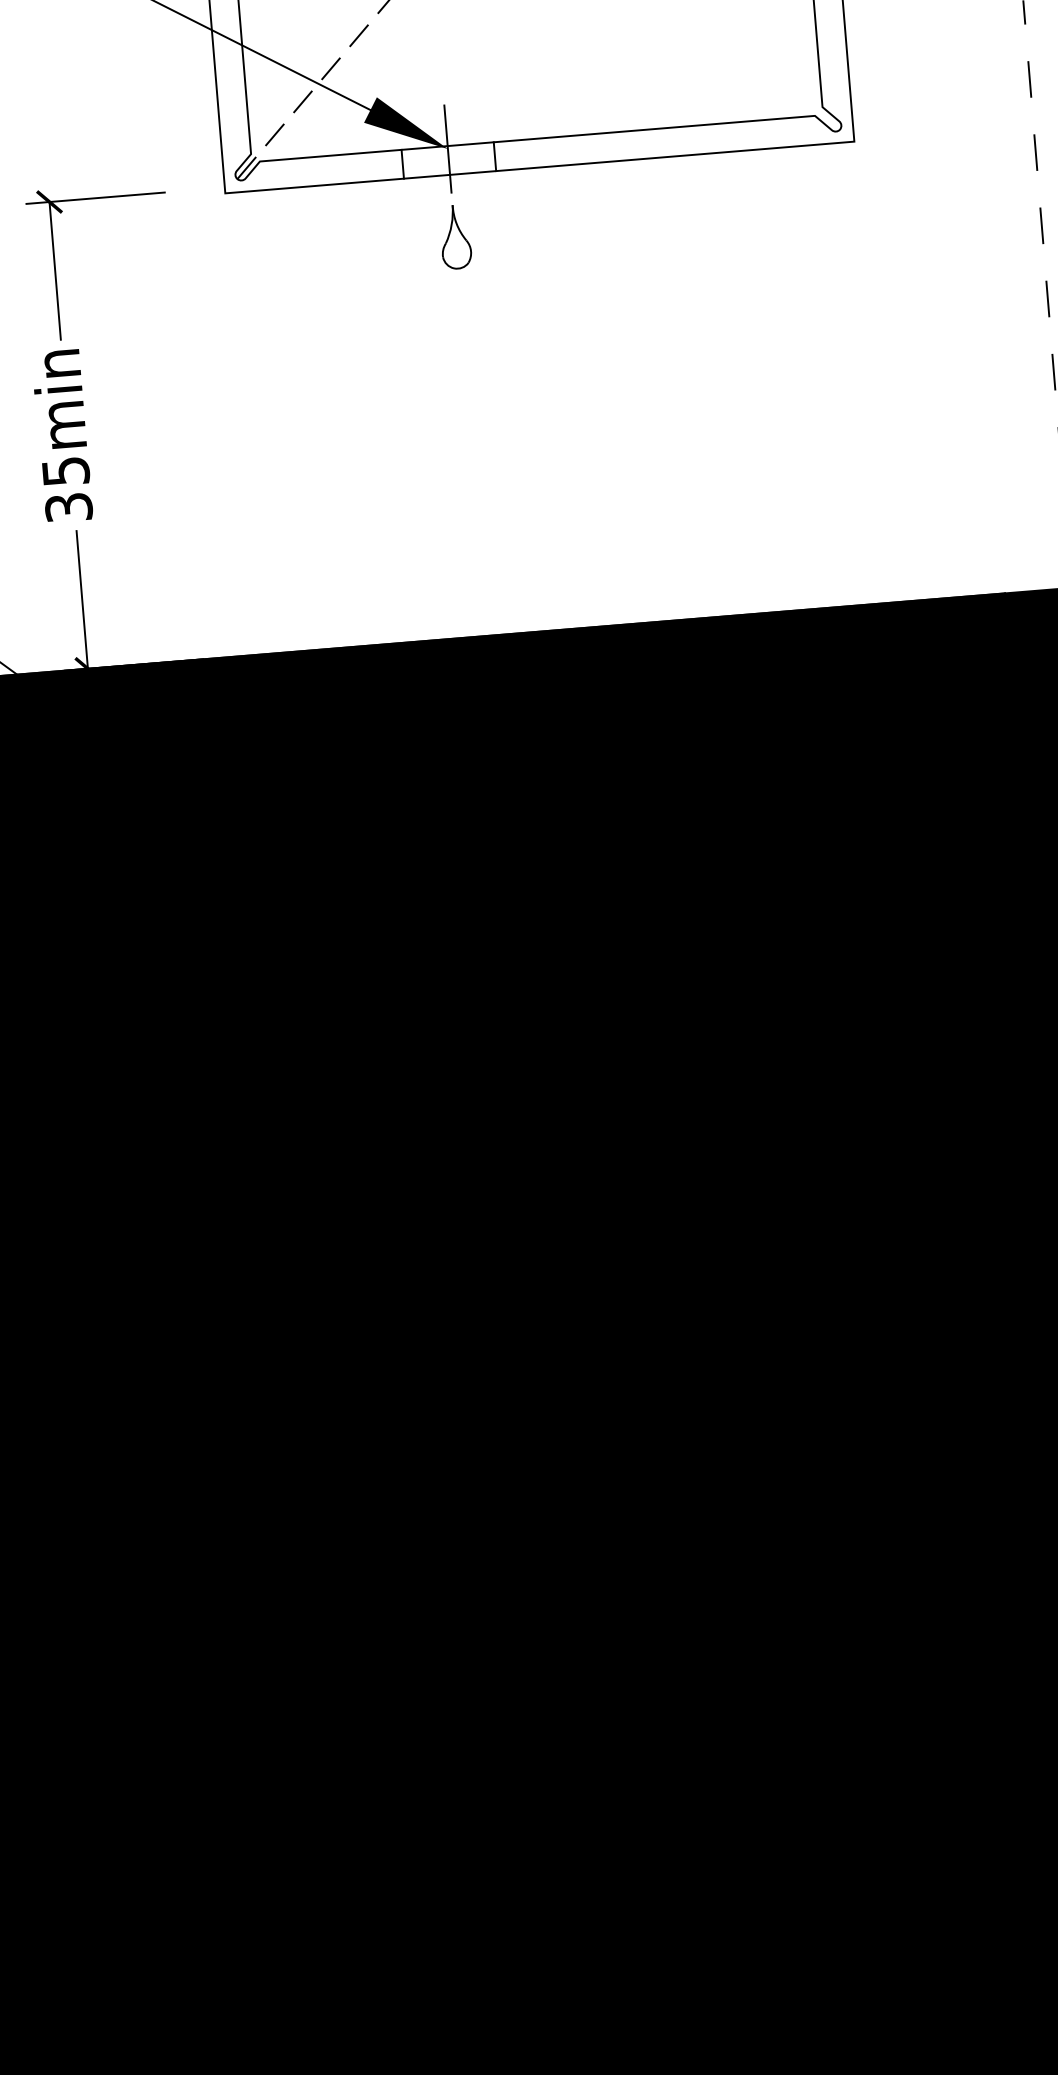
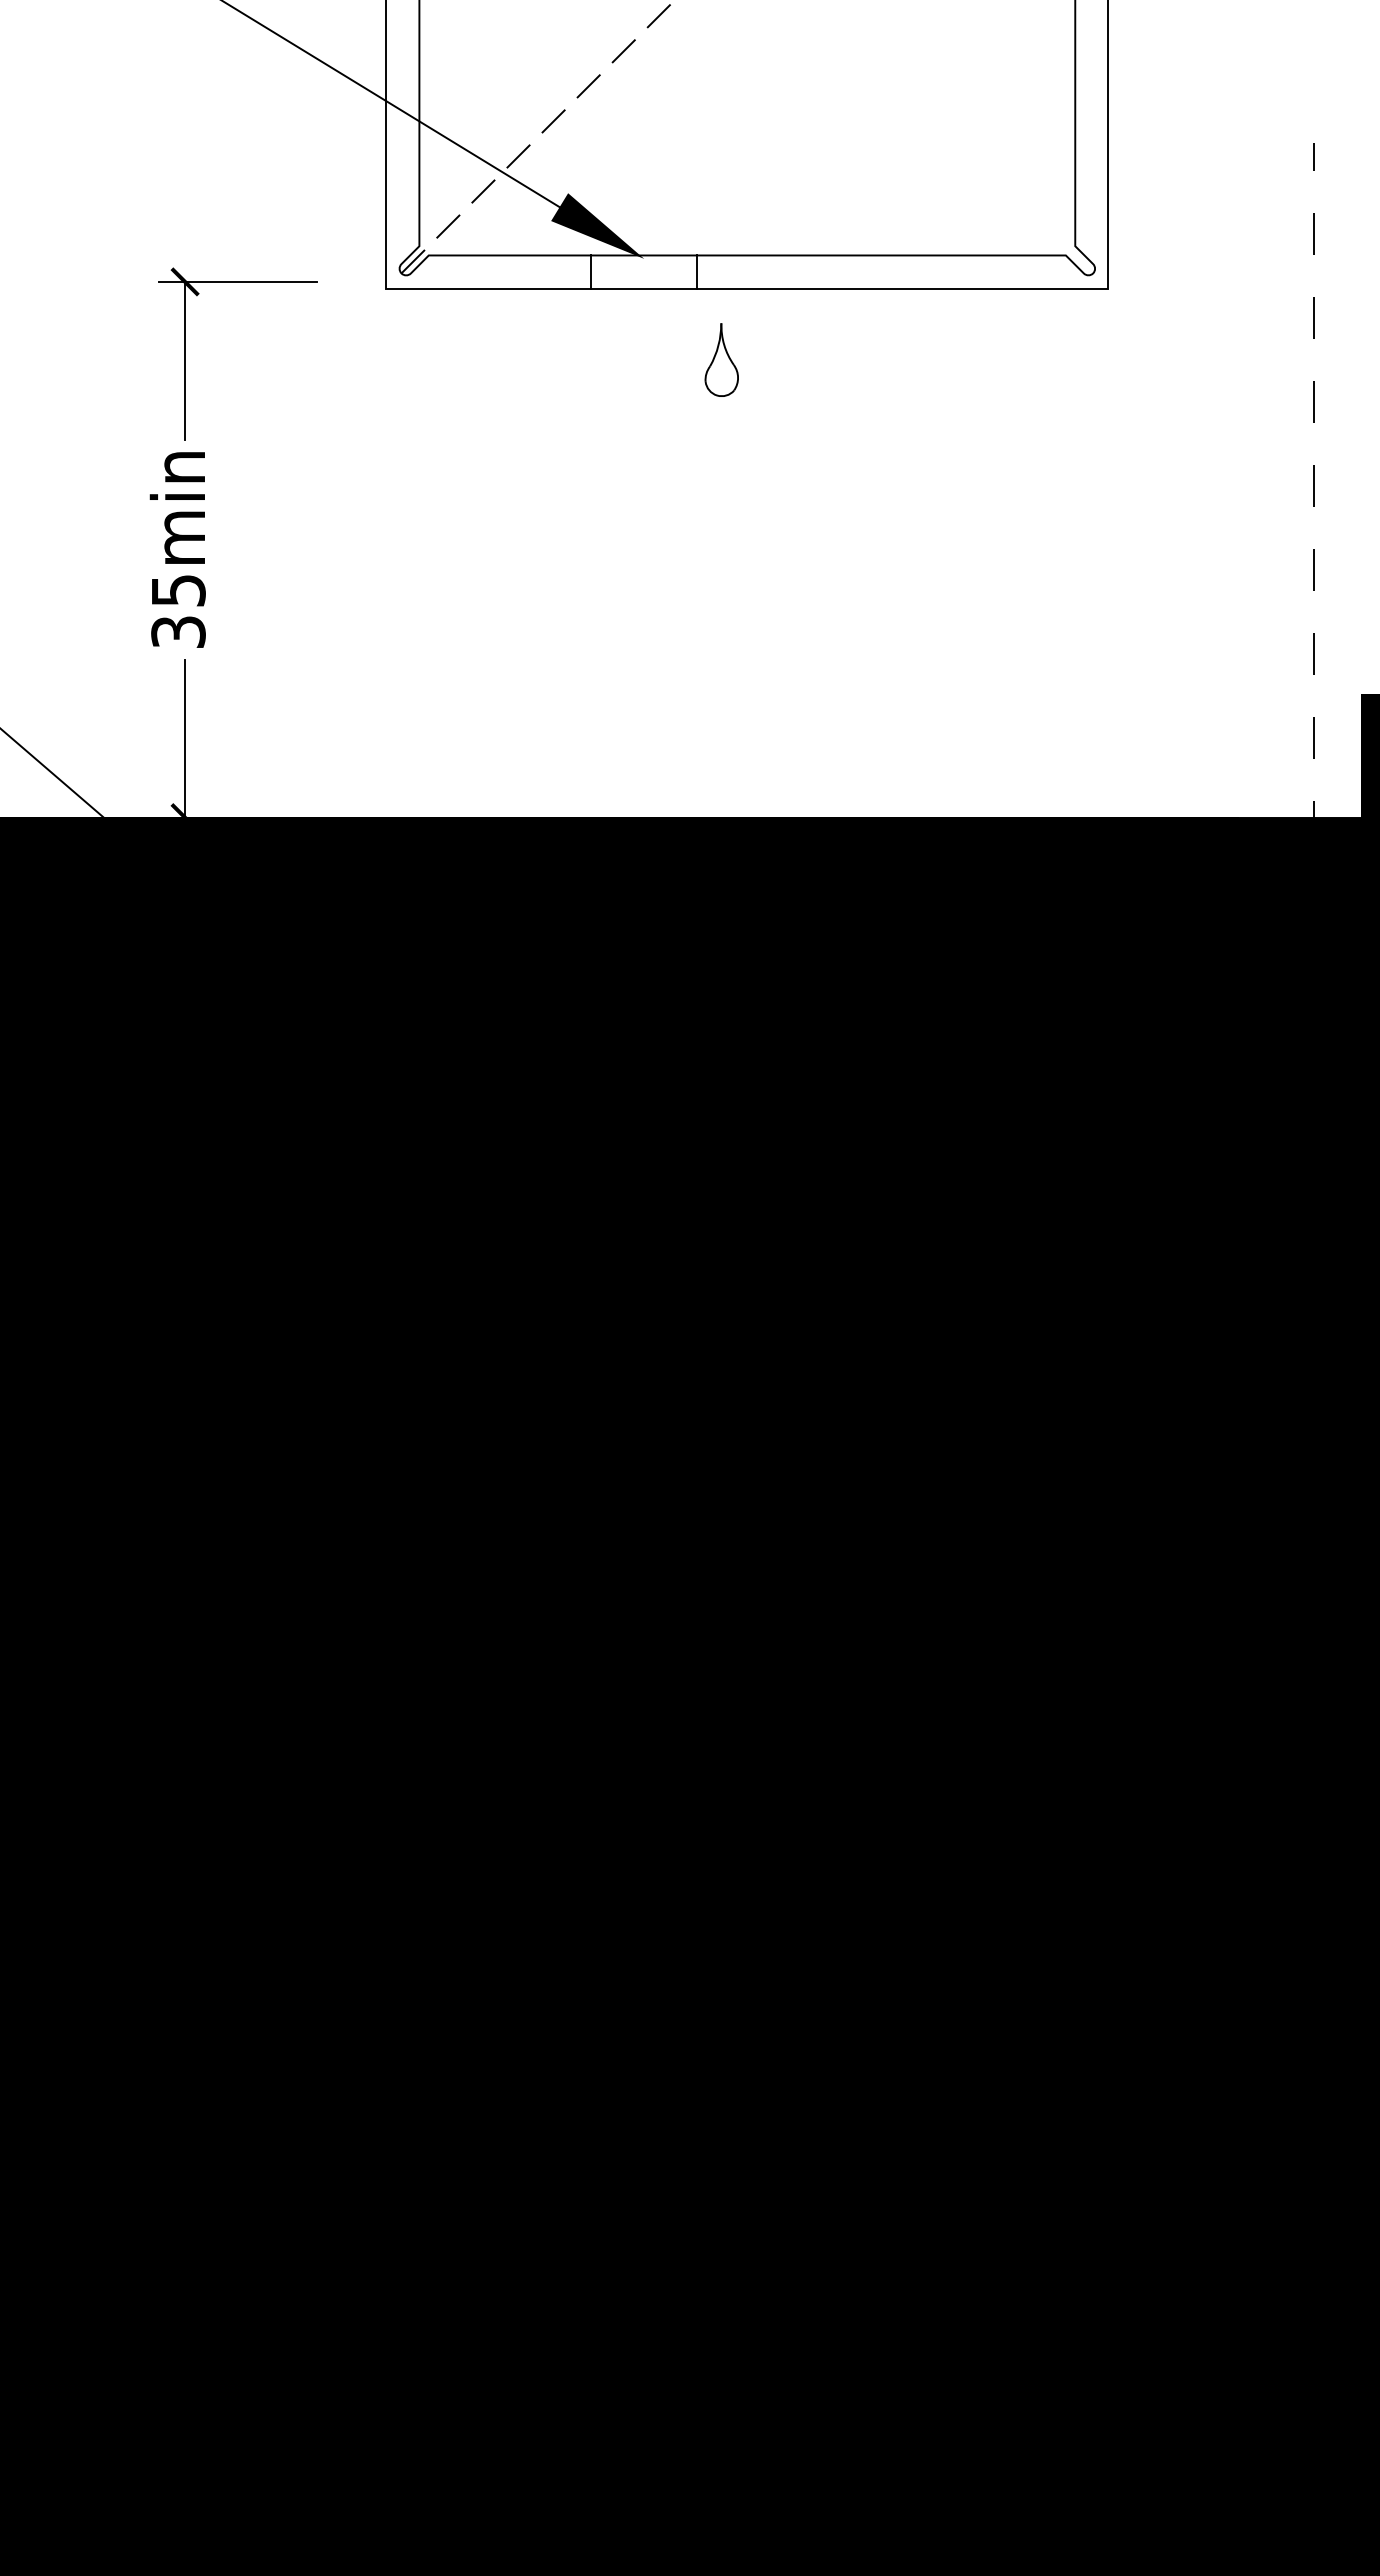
line: (448, 148) -> (644, 258), removed
part: (455, 236) -> (721, 359), moved

